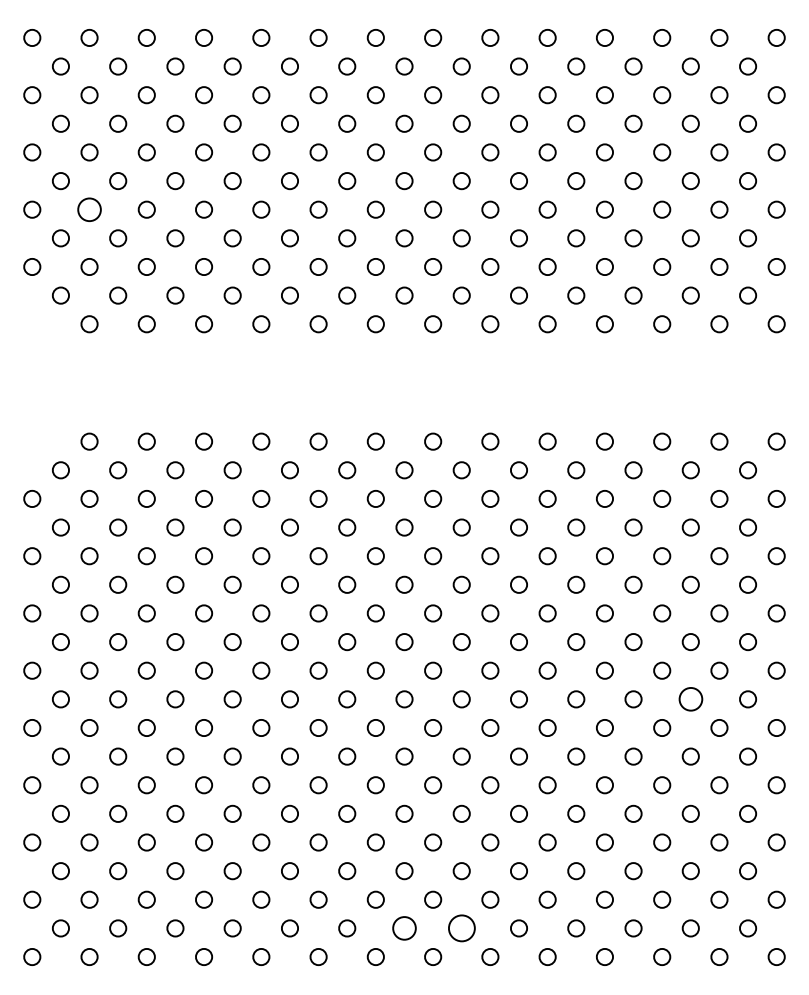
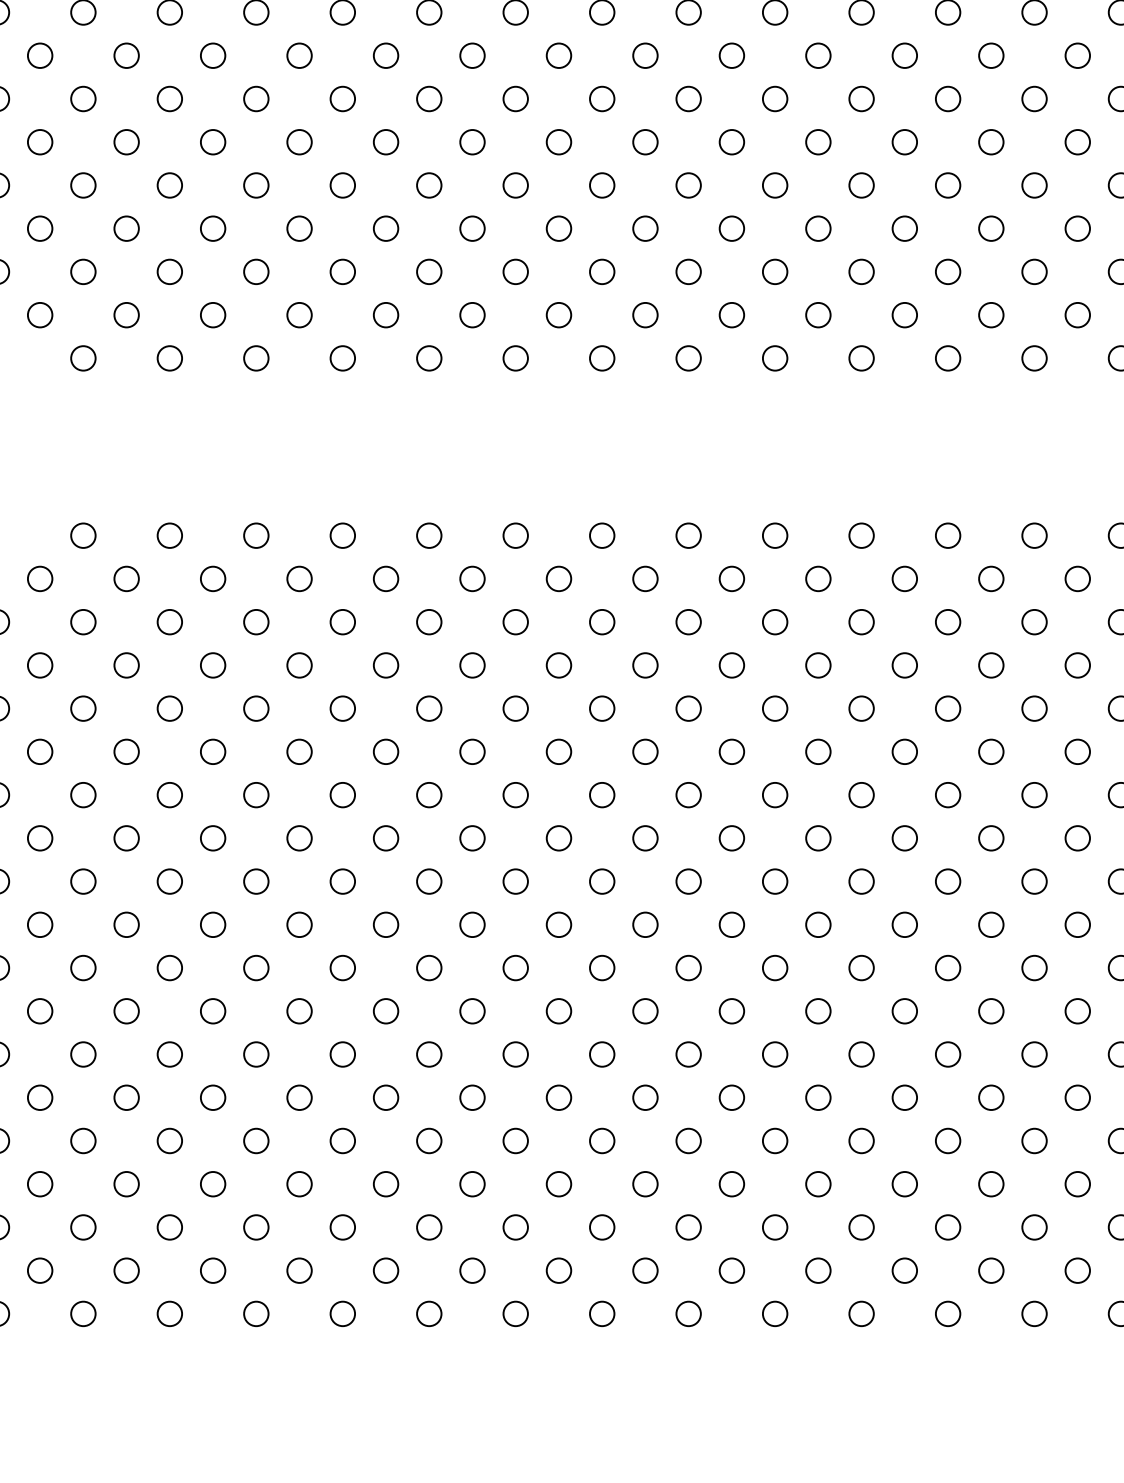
circle: (89, 209) -> (83, 185), size x0.71
circle: (690, 699) -> (990, 925), size x0.71
circle: (404, 928) -> (558, 1270), size x0.71
circle: (461, 928) -> (645, 1270), size x0.62

